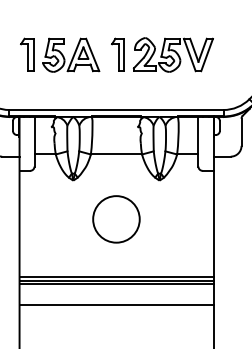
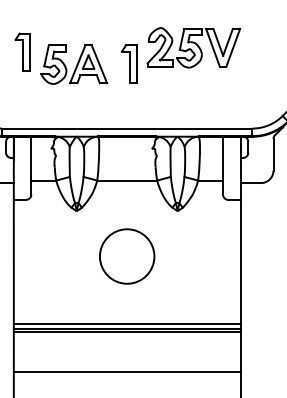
part: (27, 54) -> (23, 51), moved
part: (172, 54) -> (192, 47), moved
line: (116, 305) -> (127, 372), moved

